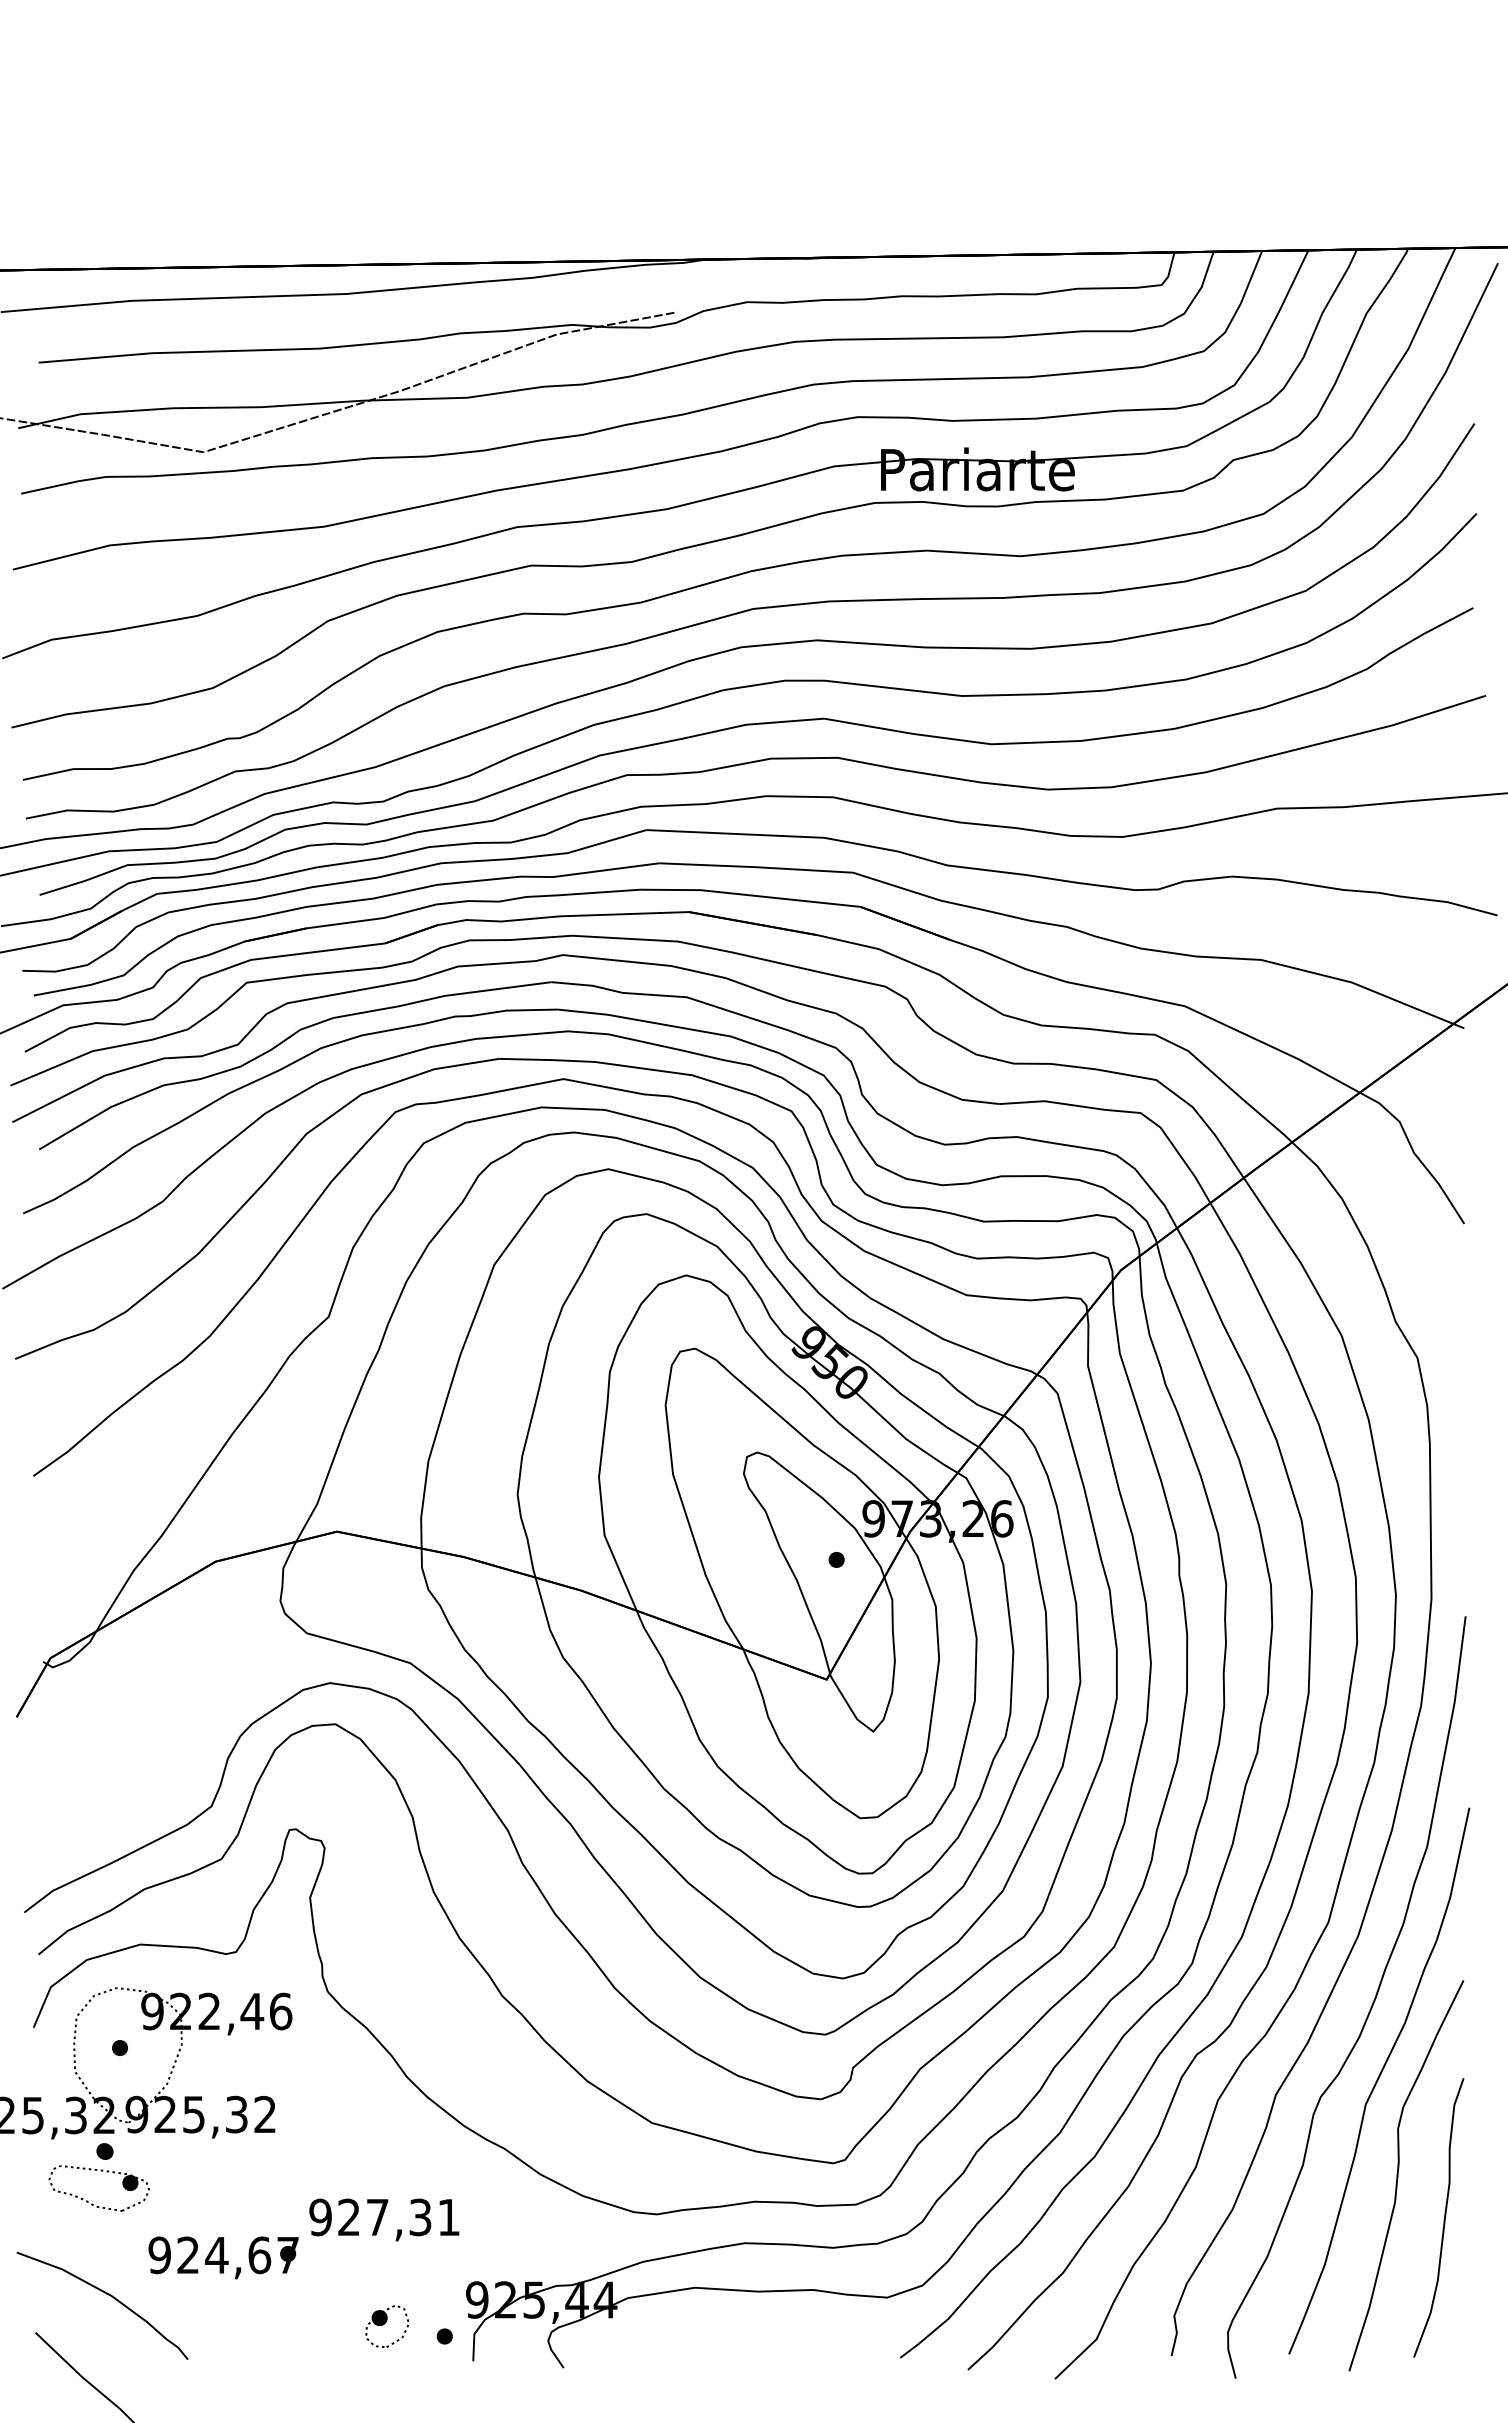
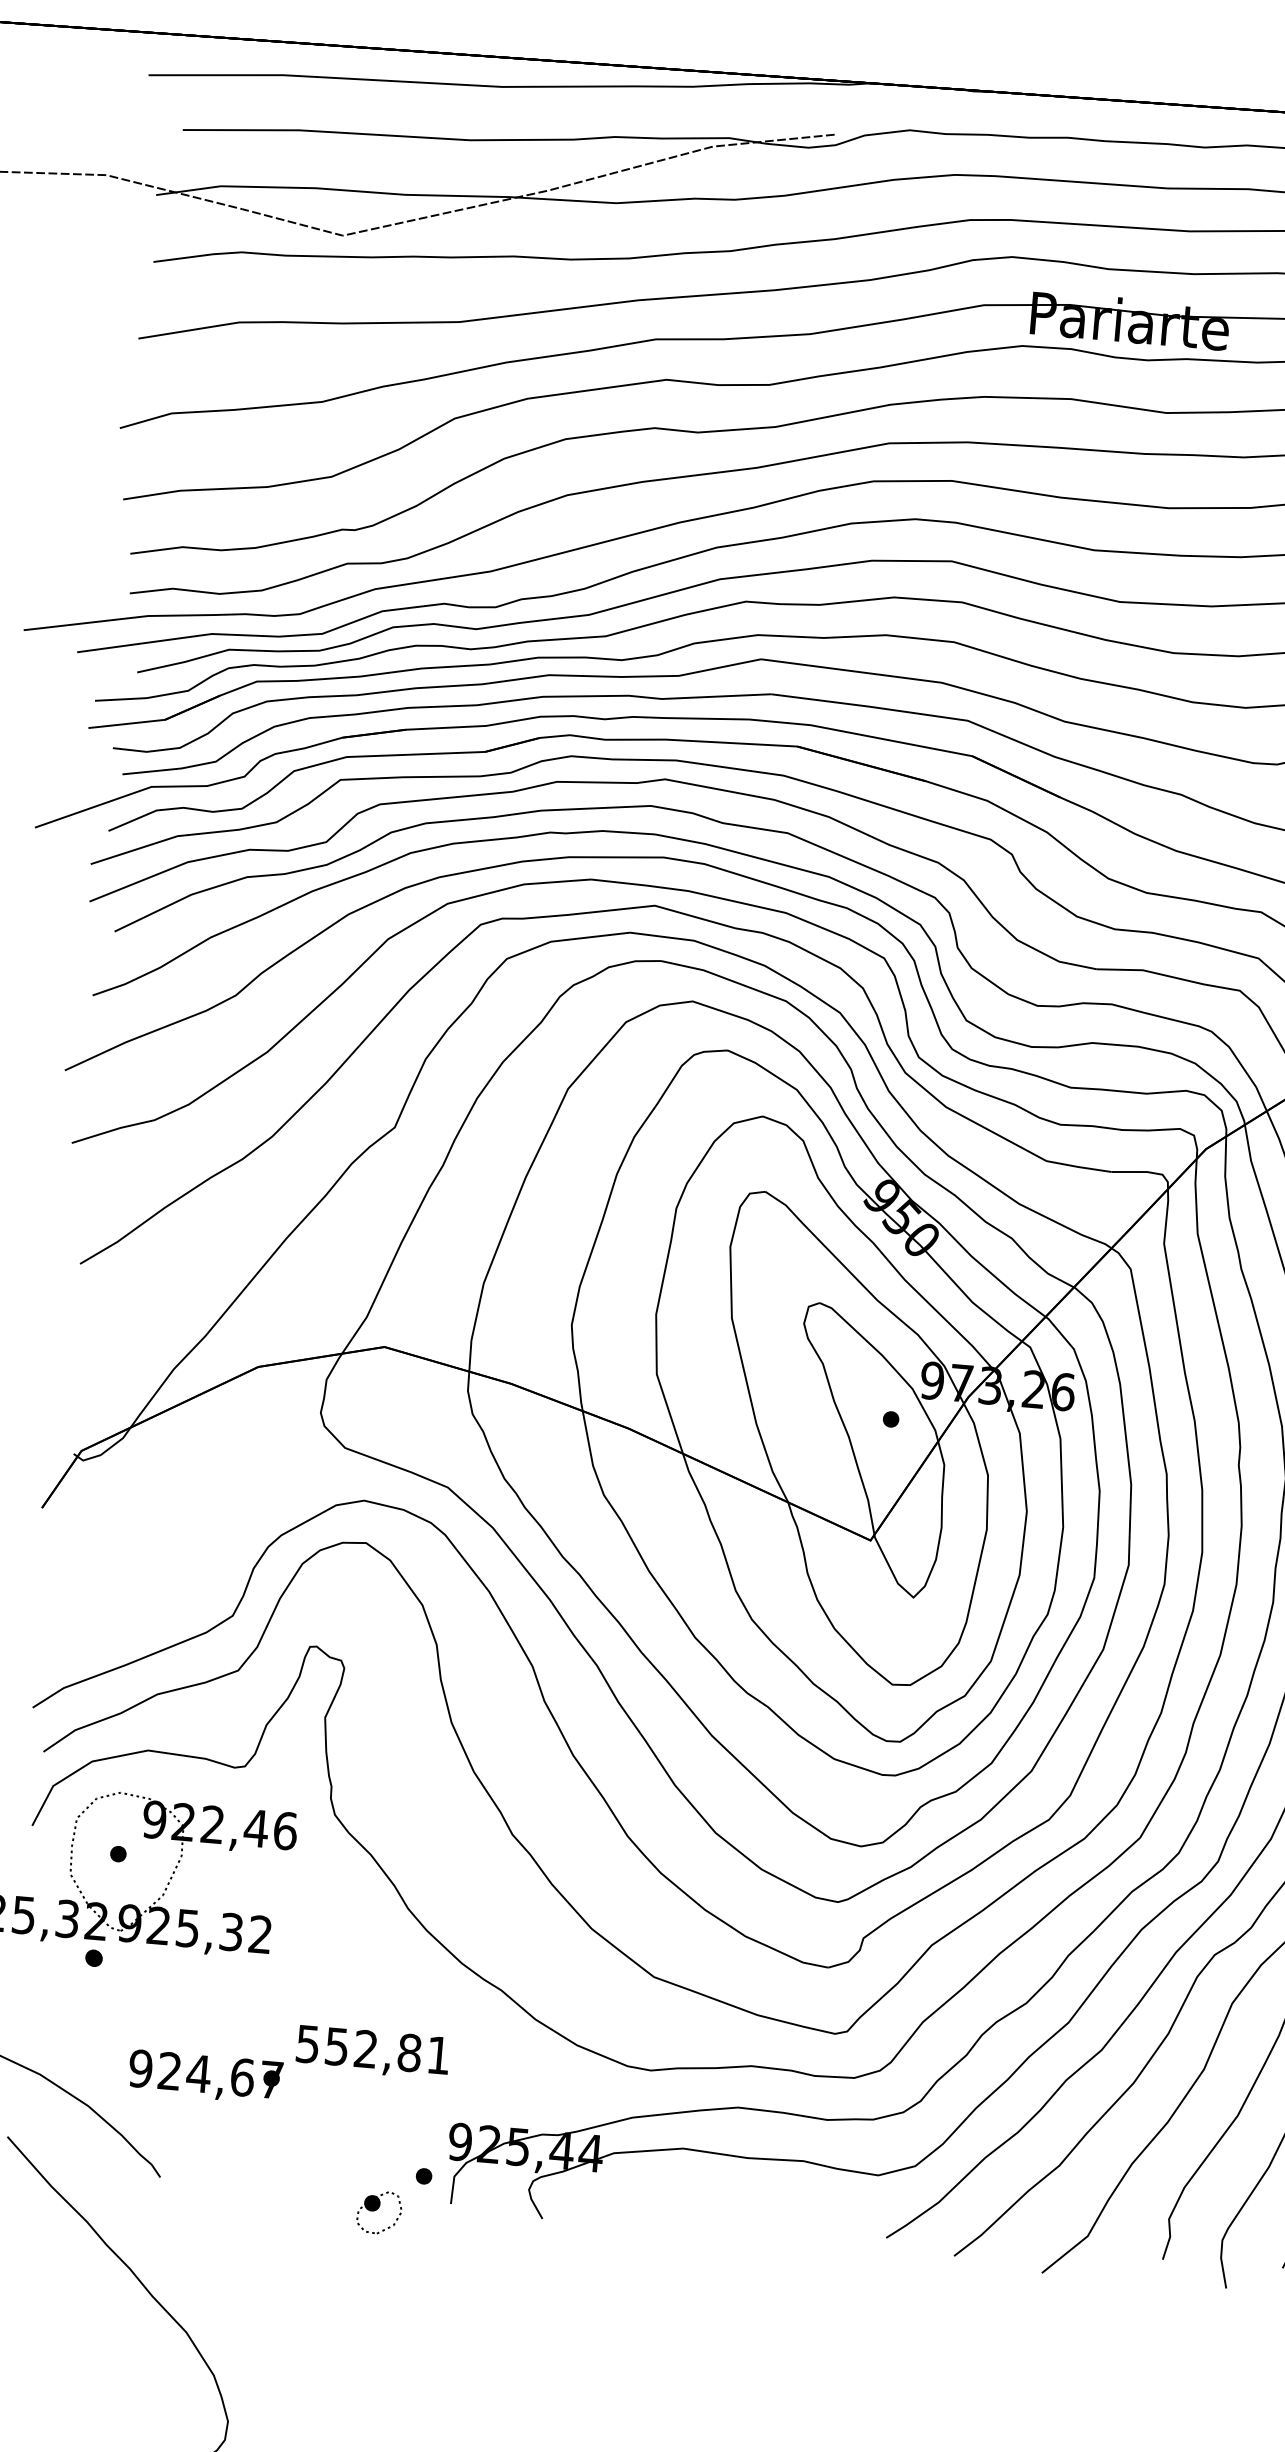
part: (92, 2203) -> (76, 2010), removed
text: (370, 2217) -> (358, 2048), 927,31 -> 552,81
part: (387, 2326) -> (379, 2212), moved

